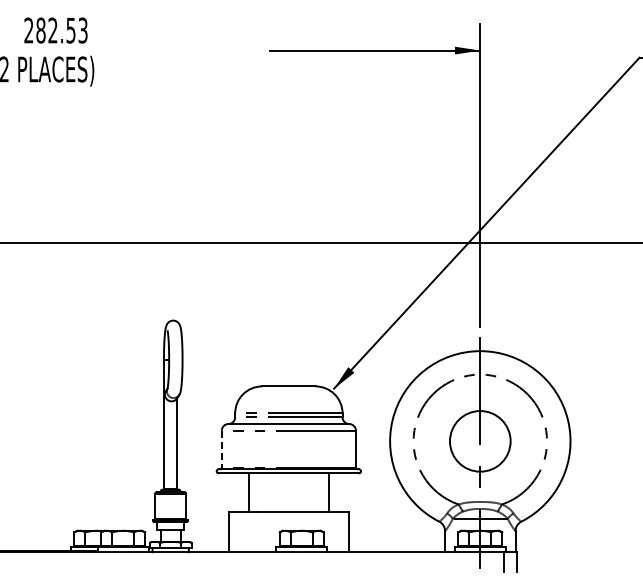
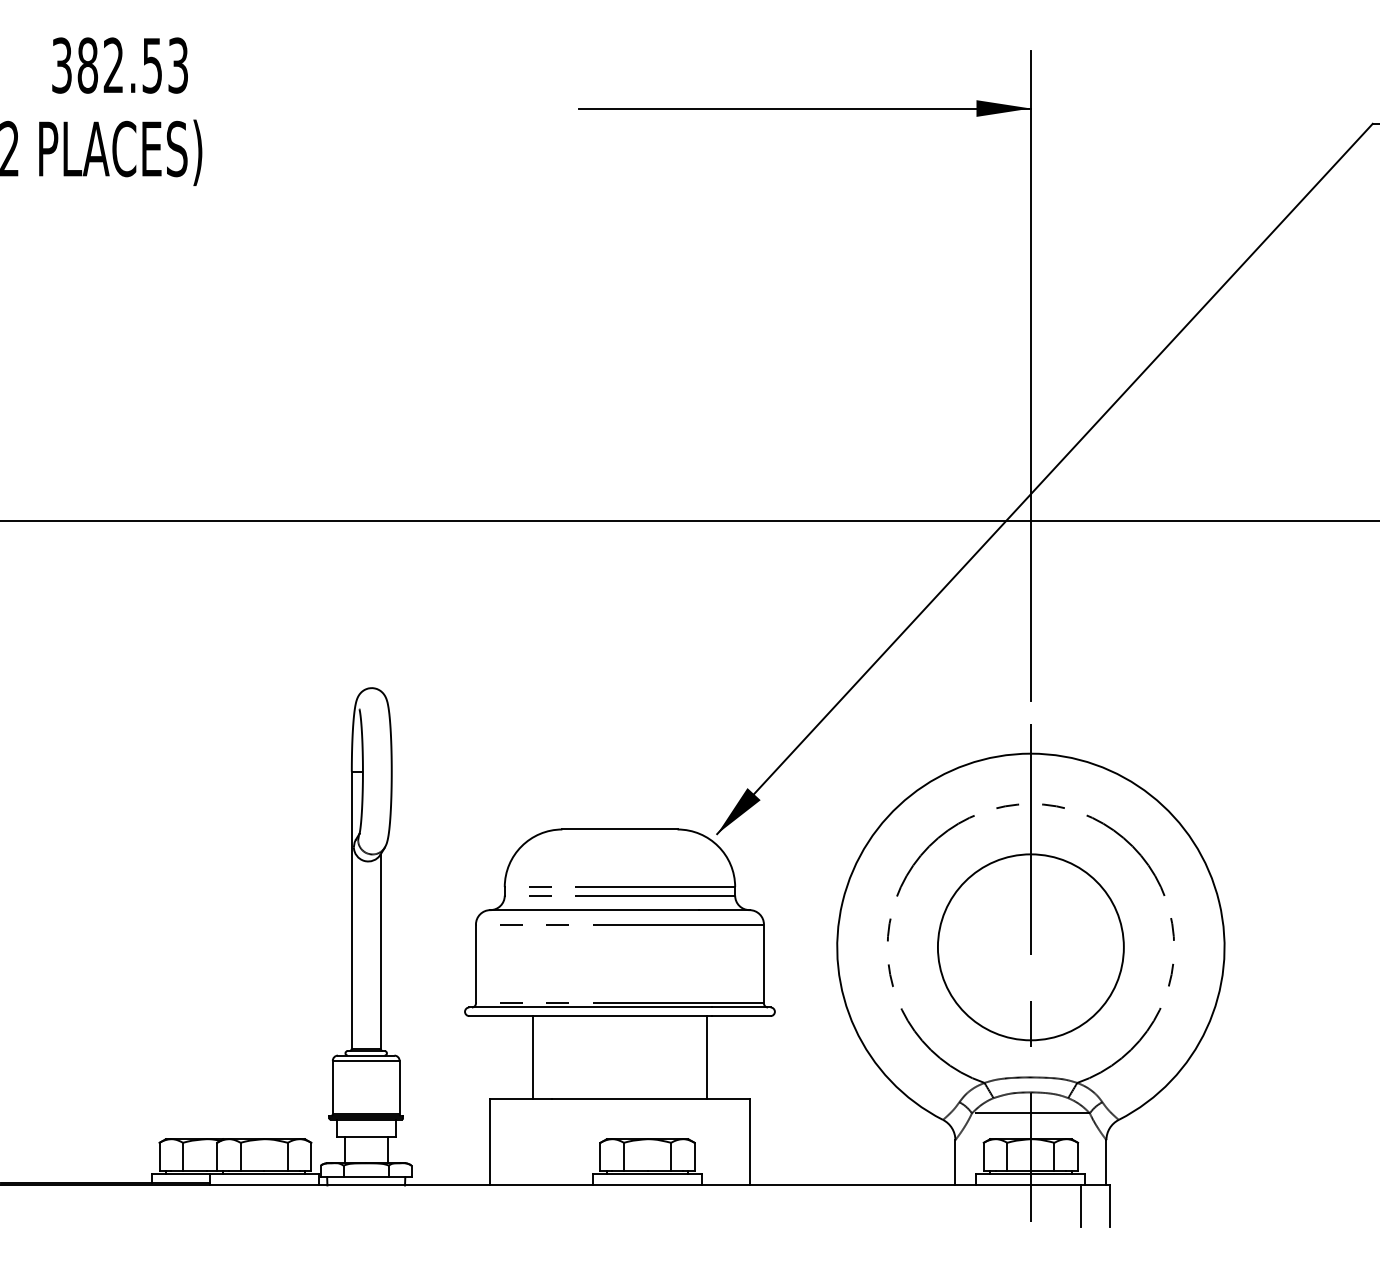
text: (28, 30) -> (61, 65), 282.53 -> 382.53
circle: (480, 441) -> (1031, 947), size x1.43
line: (221, 449) -> (475, 964), dashed -> solid

